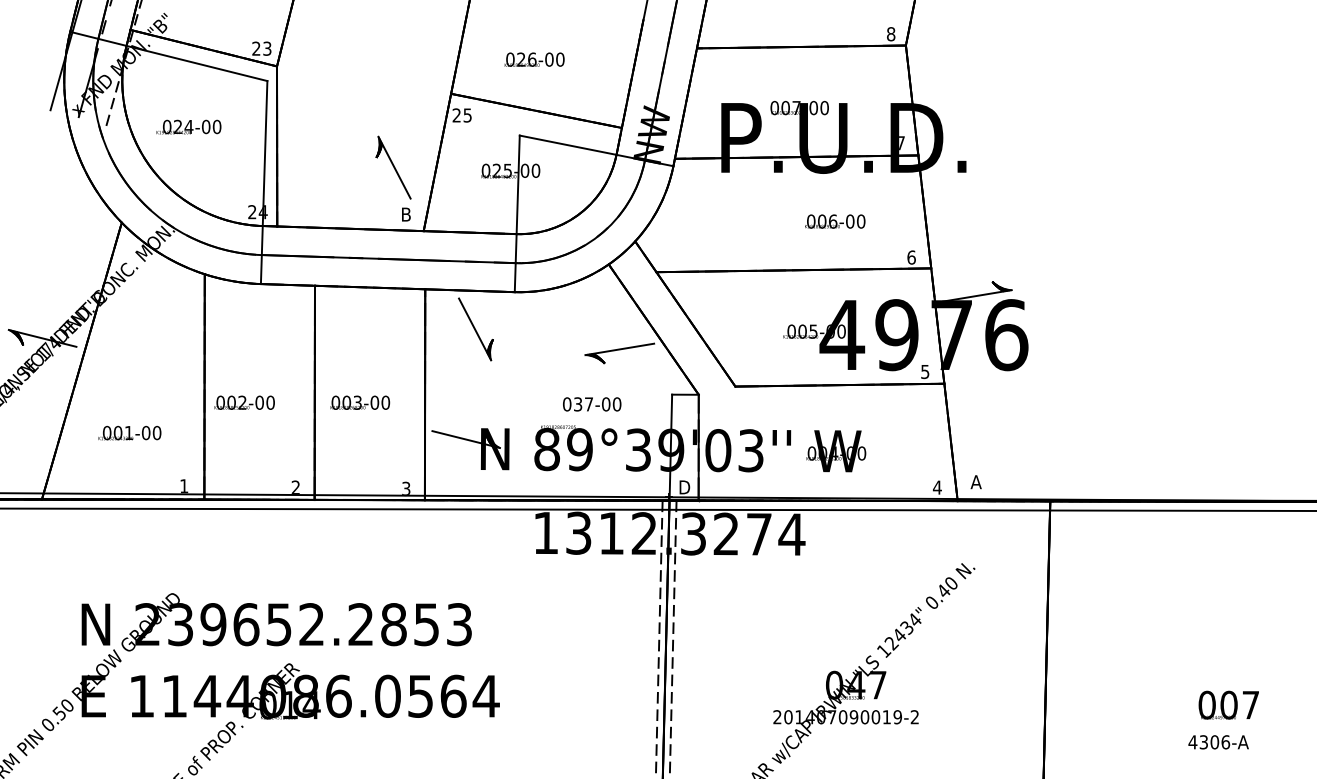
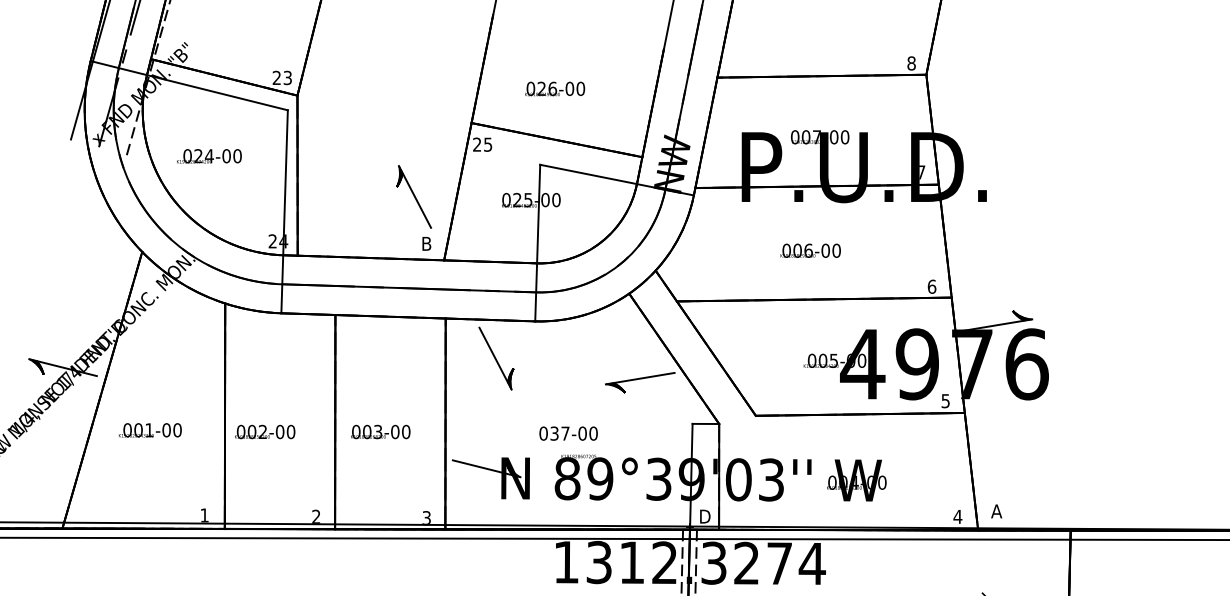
text: (835, 221) -> (810, 250), moved
text: (592, 404) -> (568, 433), moved
text: (129, 432) -> (149, 429), moved

